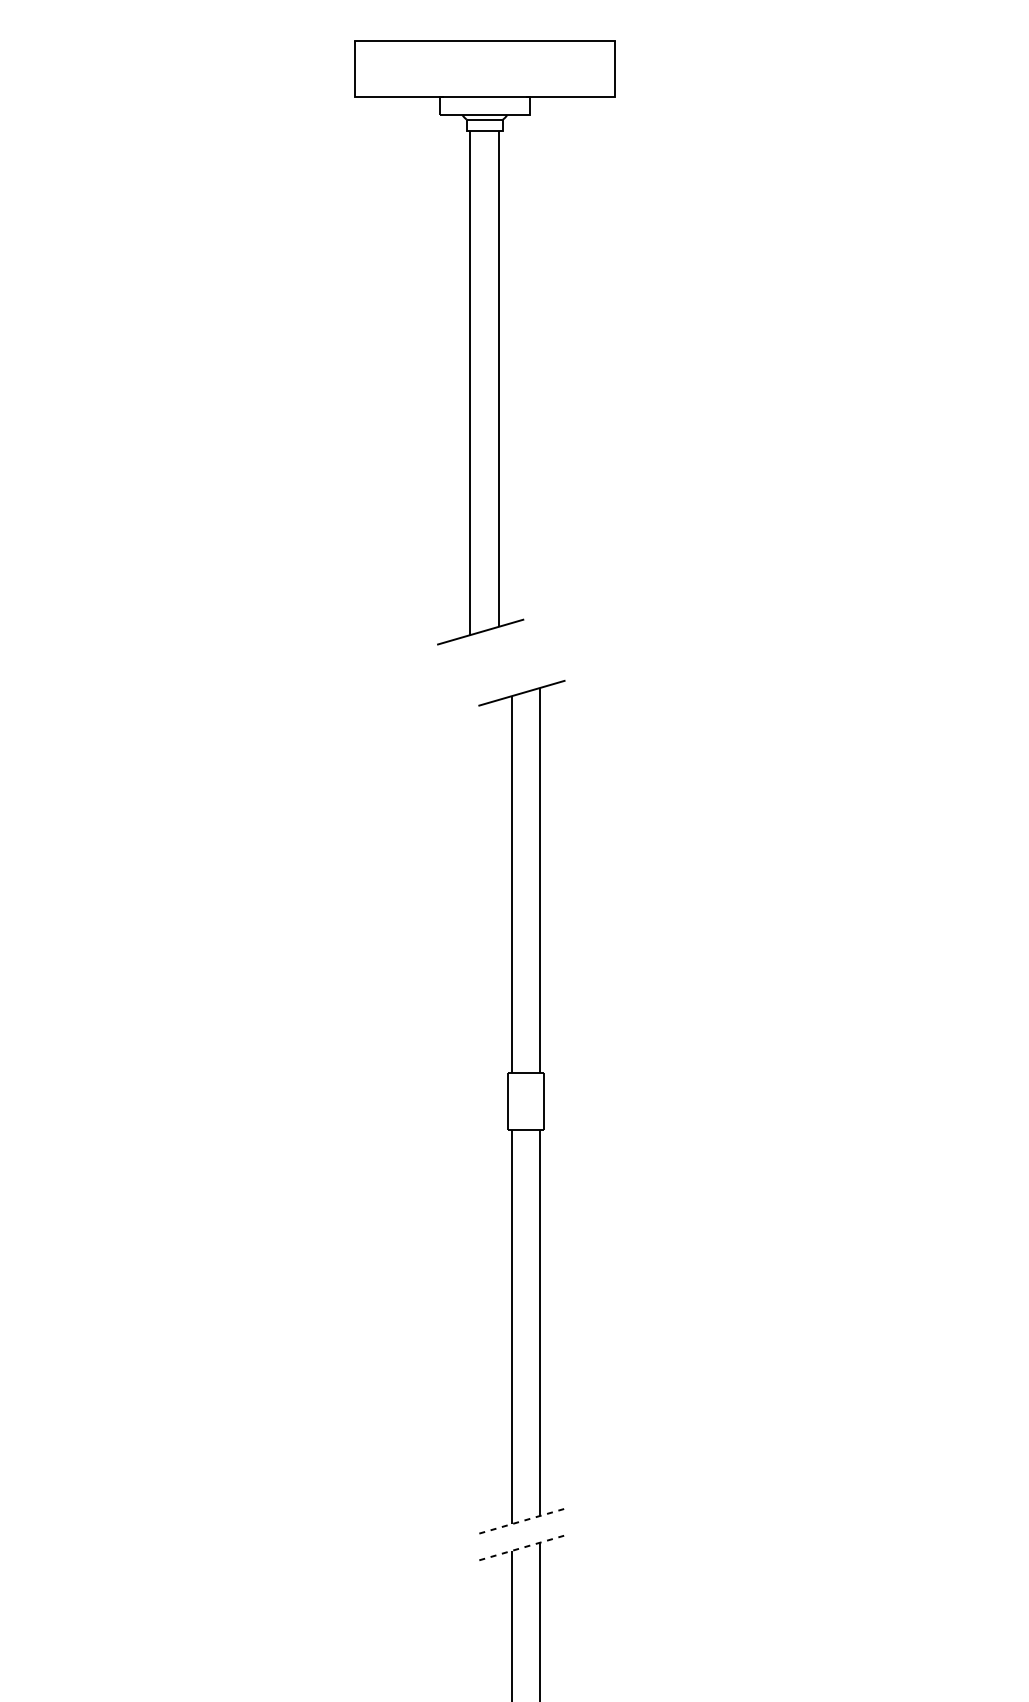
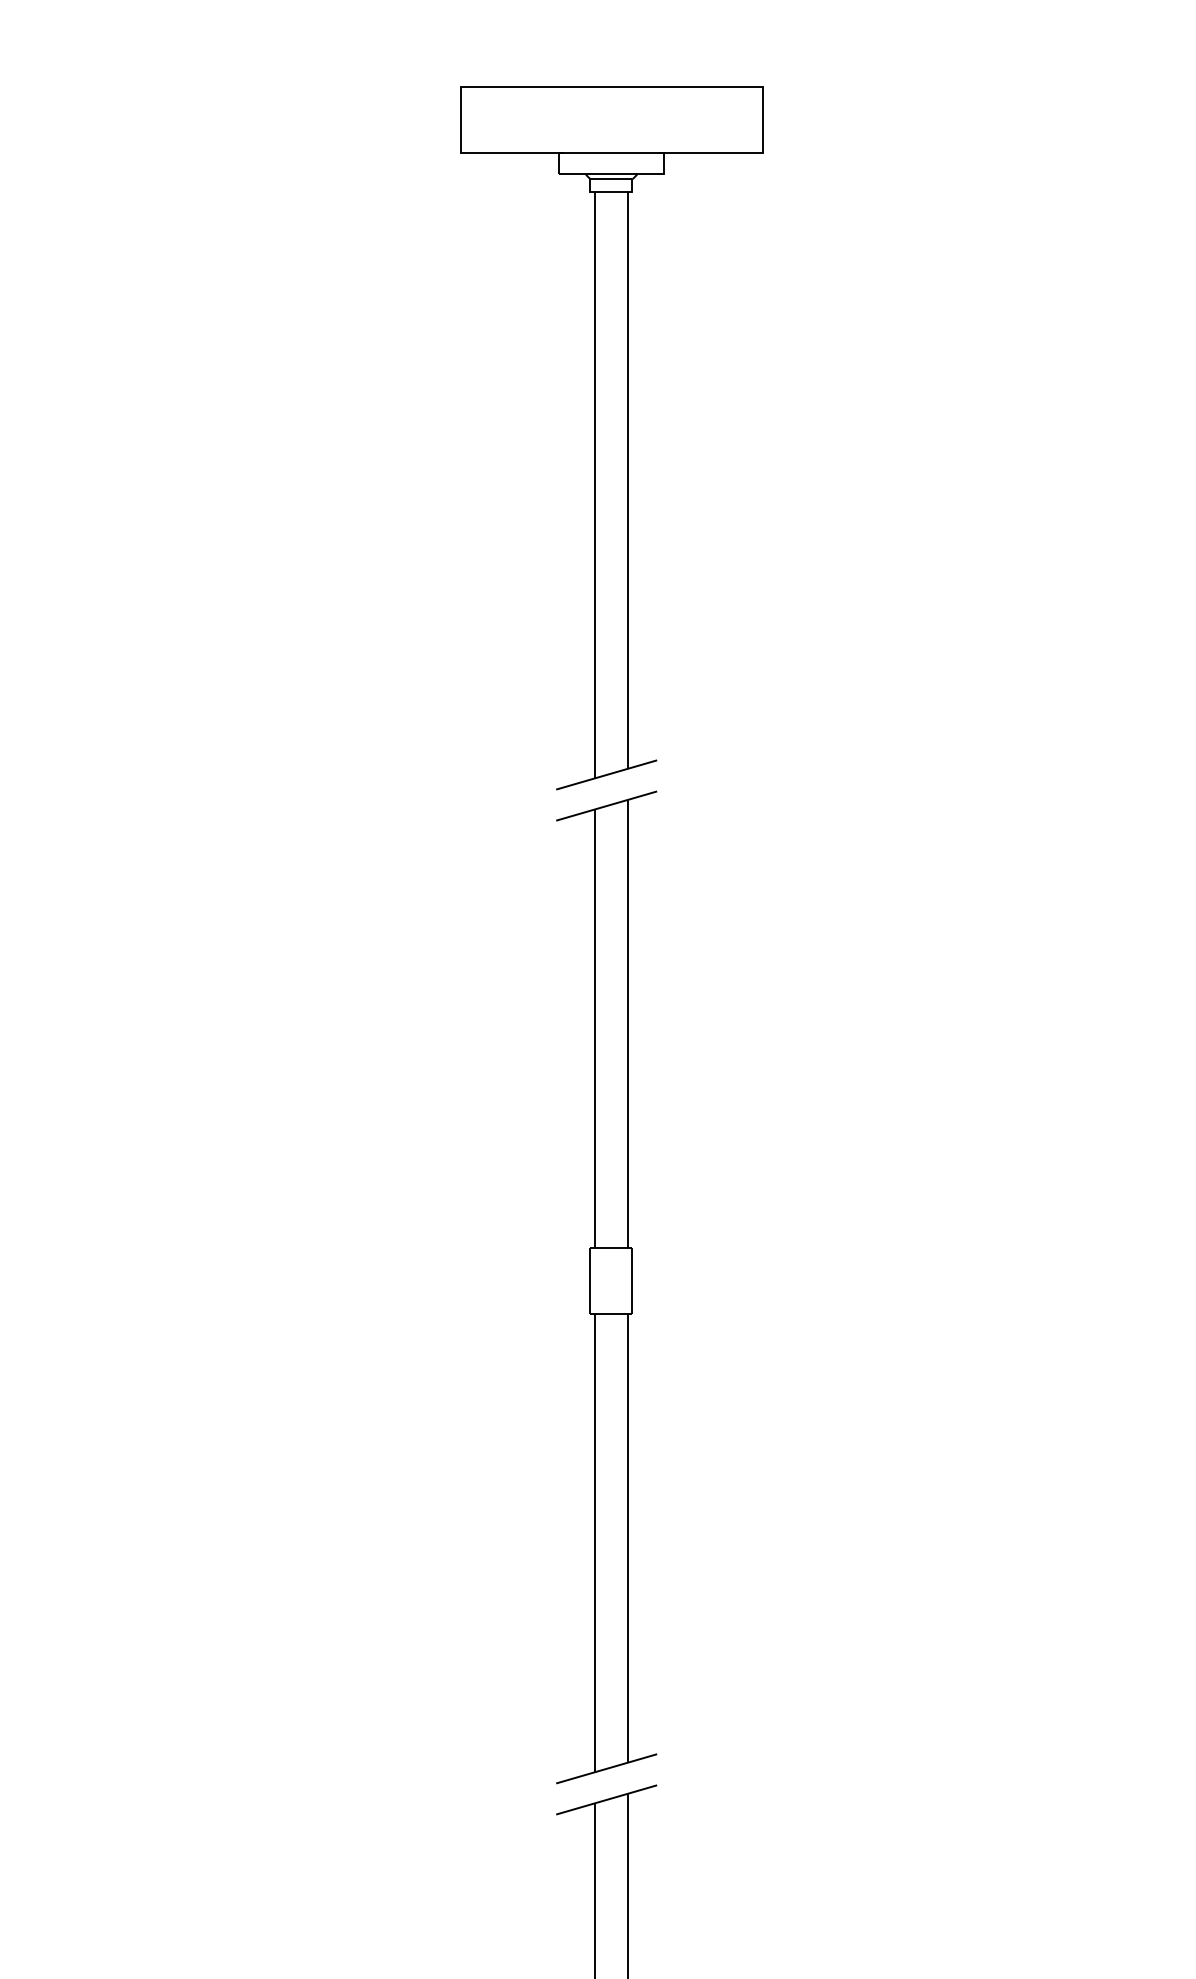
part: (484, 342) -> (611, 438), moved
line: (521, 1520) -> (606, 1768), dashed -> solid
line: (521, 1547) -> (606, 1799), dashed -> solid

